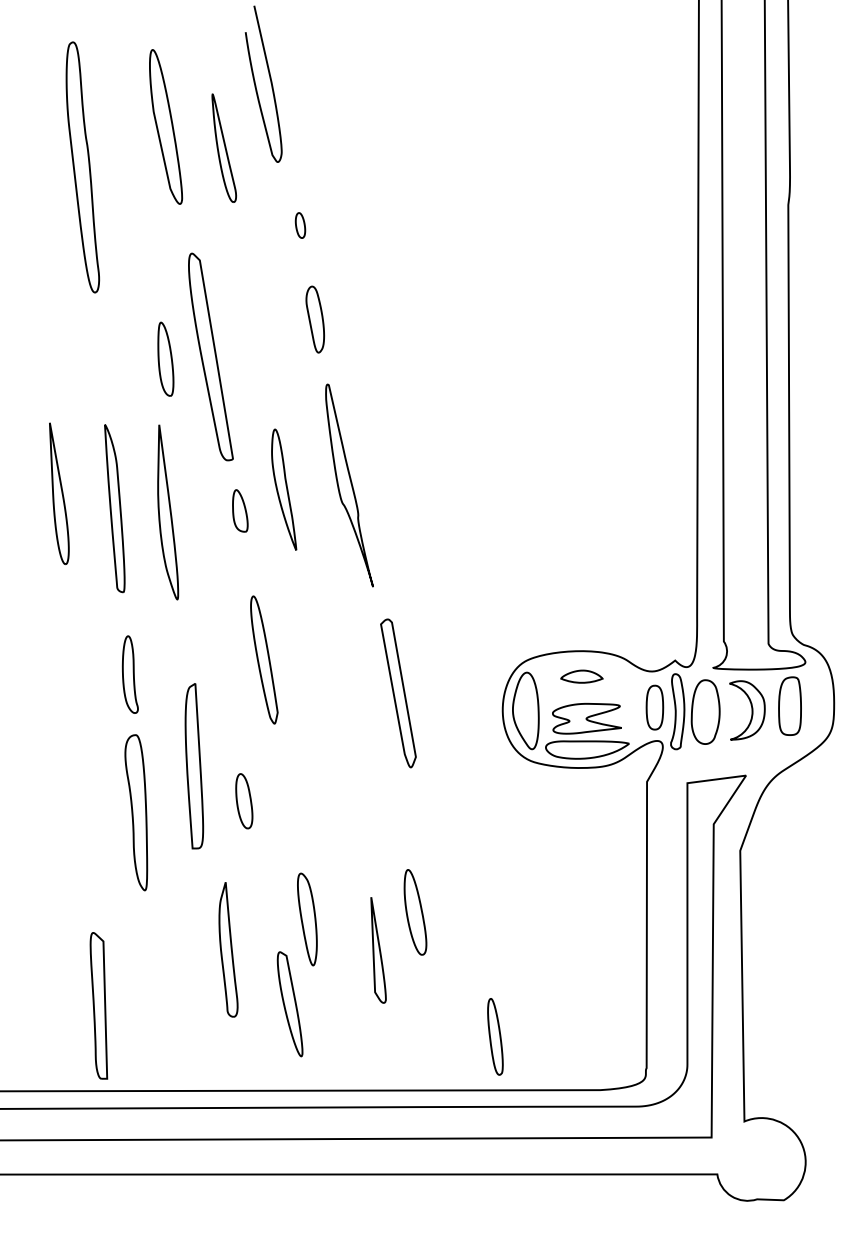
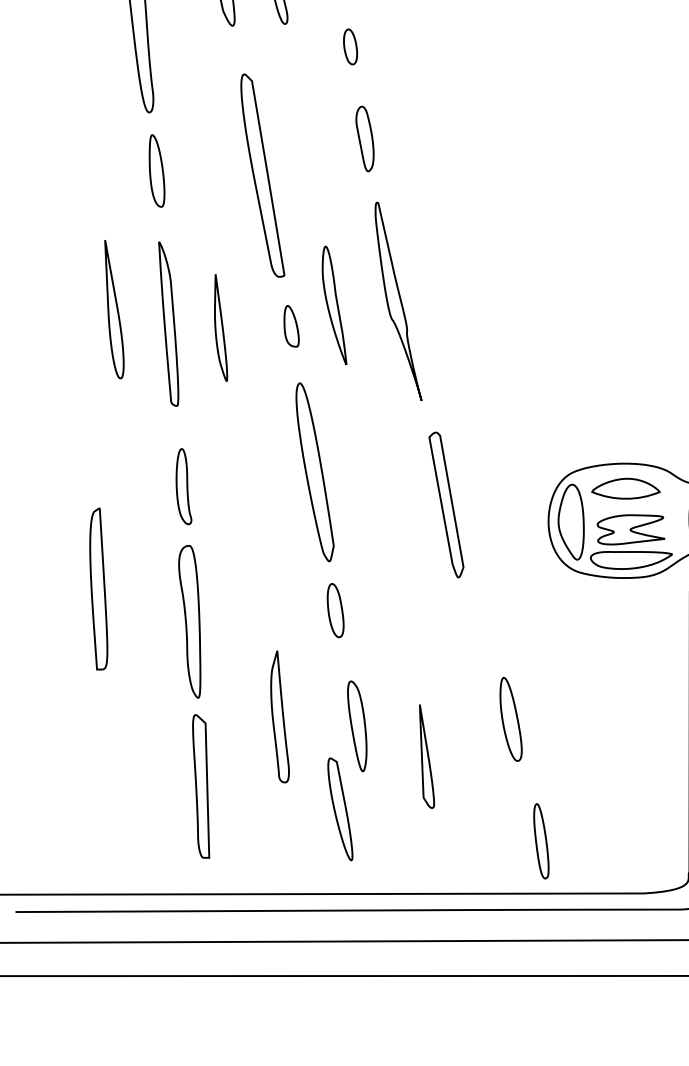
part: (300, 225) -> (350, 46), size x1.43
part: (165, 358) -> (156, 170), moved
part: (168, 512) -> (221, 327), size x0.62
part: (264, 659) -> (315, 471), size x1.43
part: (581, 676) -> (625, 488), size x1.67
part: (194, 766) -> (98, 589), moved
part: (244, 801) -> (335, 610), moved
part: (415, 912) -> (511, 719), moved
part: (228, 949) -> (280, 716), moved
part: (98, 1005) -> (200, 786), moved

